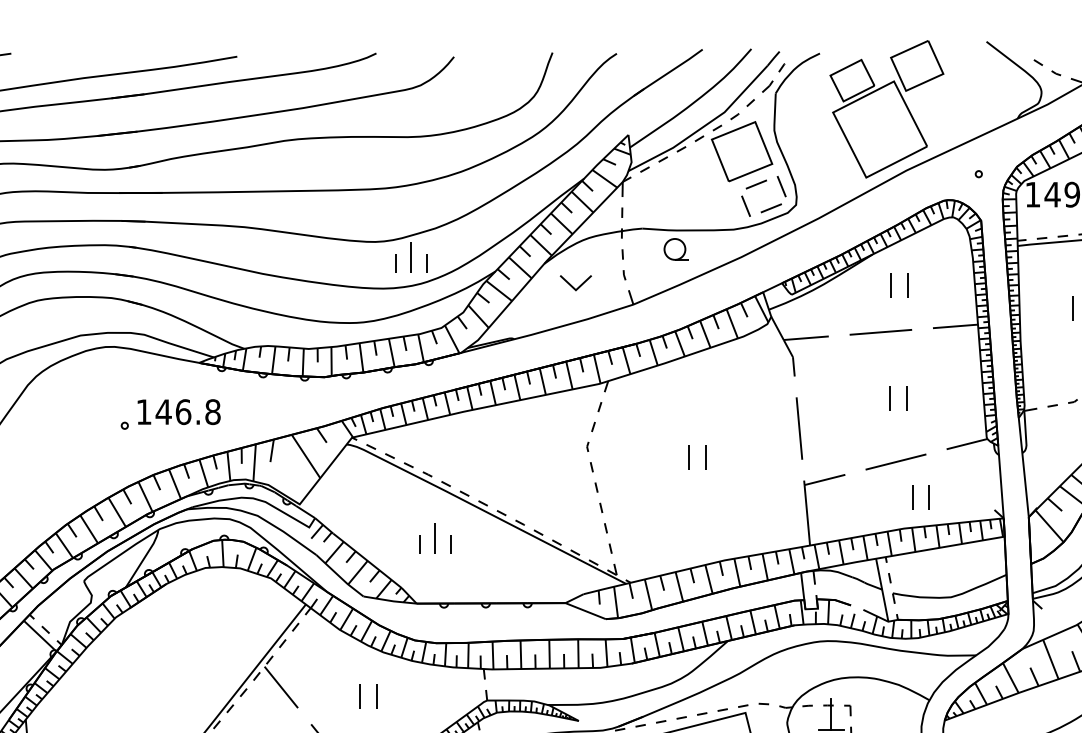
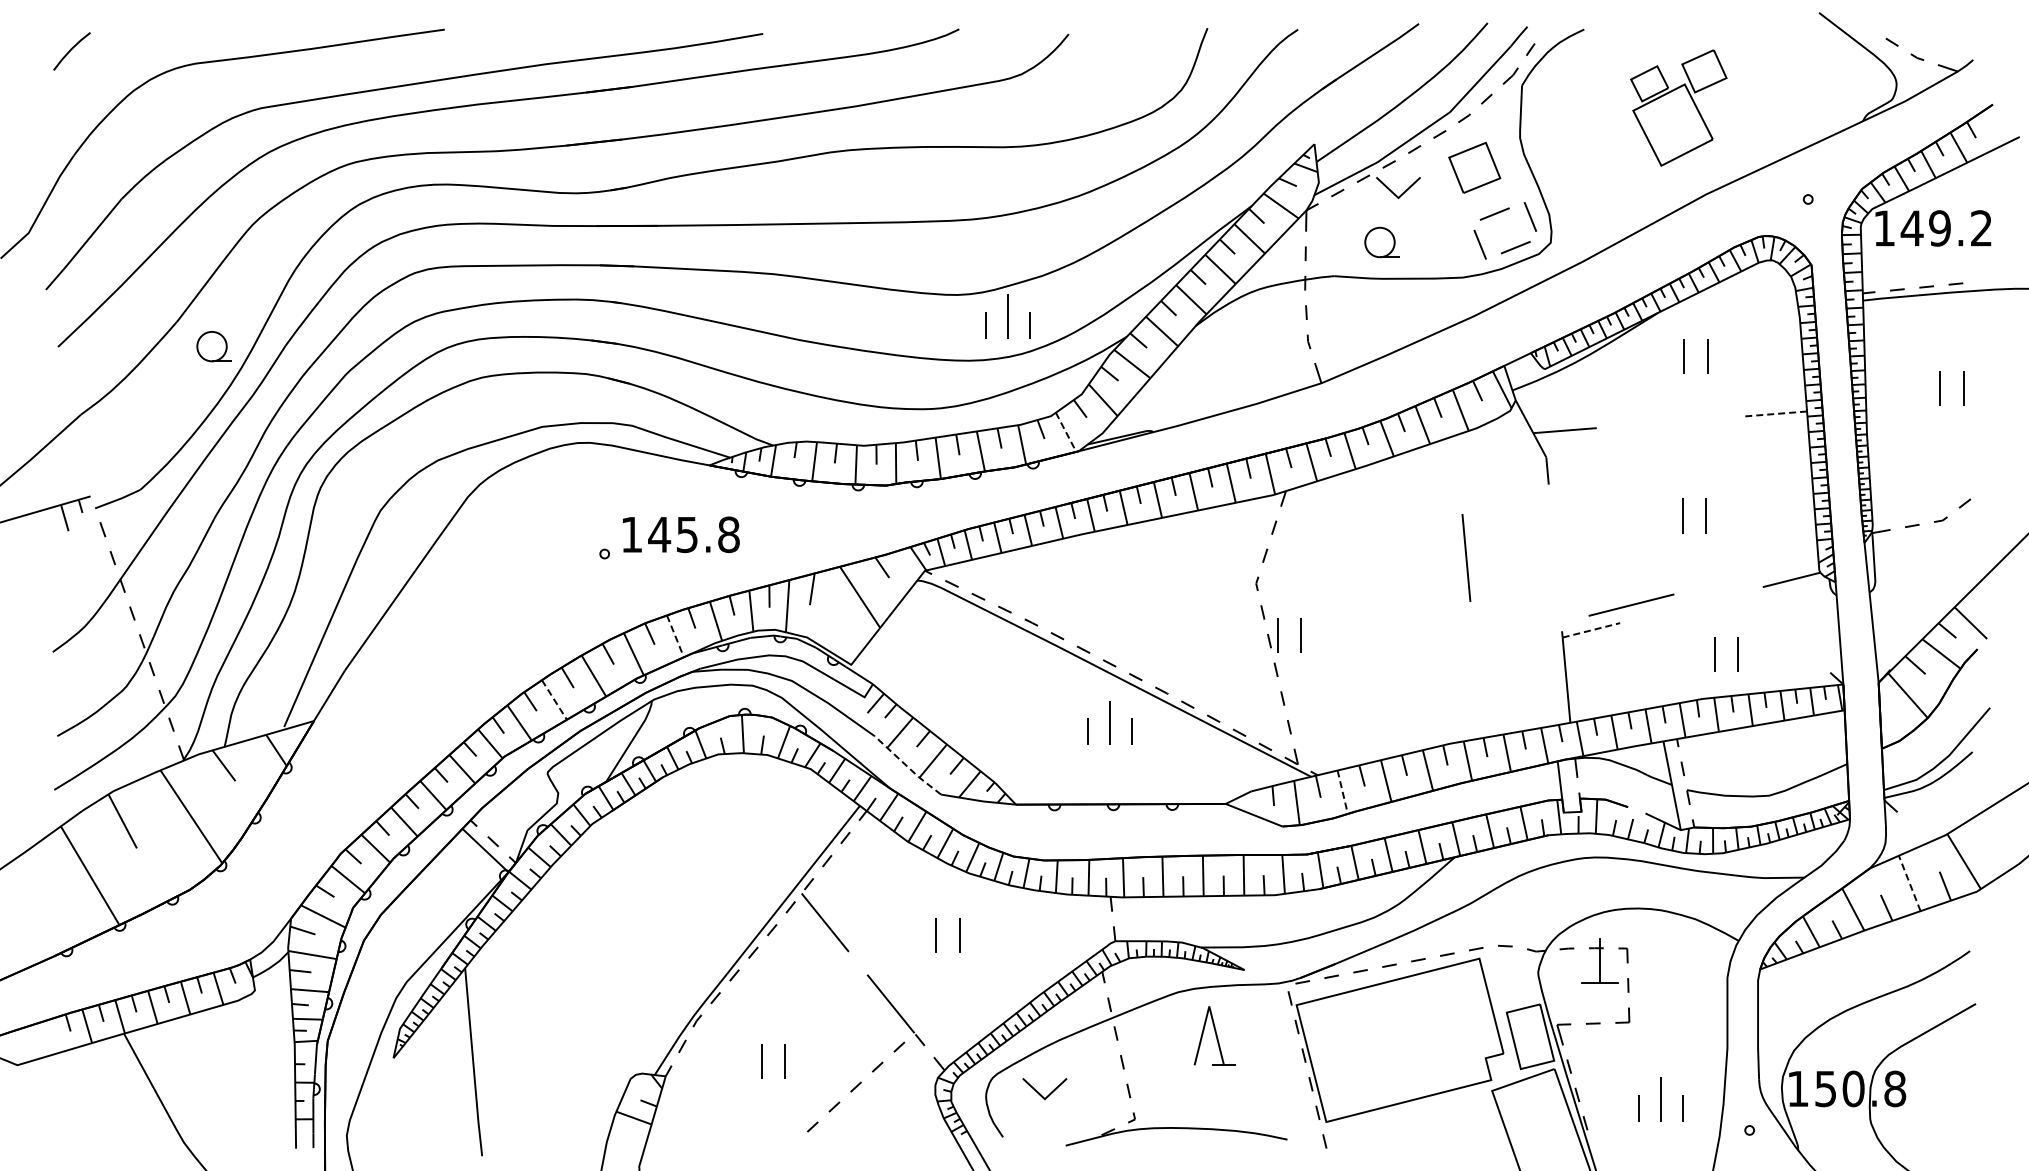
part: (886, 108) -> (1678, 107), size x0.6
part: (742, 151) -> (1474, 167), size x0.6
part: (676, 249) -> (1381, 242), moved
part: (575, 283) -> (1398, 188), moved
line: (955, 326) -> (1775, 414), solid -> dashed
line: (881, 332) -> (1670, 422), removed
line: (452, 339) -> (1066, 432), solid -> dashed
text: (183, 411) -> (687, 534), 146.8 -> 145.8
line: (799, 428) -> (1466, 557), moved
part: (689, 458) -> (1278, 635), moved
line: (896, 461) -> (1631, 604), moved
line: (825, 480) -> (1591, 630), solid -> dashed
line: (175, 484) -> (675, 636), solid -> dashed
line: (89, 529) -> (554, 700), solid -> dashed
part: (434, 538) -> (1109, 722), moved
line: (339, 576) -> (907, 766), solid -> dashed
line: (648, 594) -> (1342, 792), solid -> dashed
line: (1050, 659) -> (1909, 883), solid -> dashed

